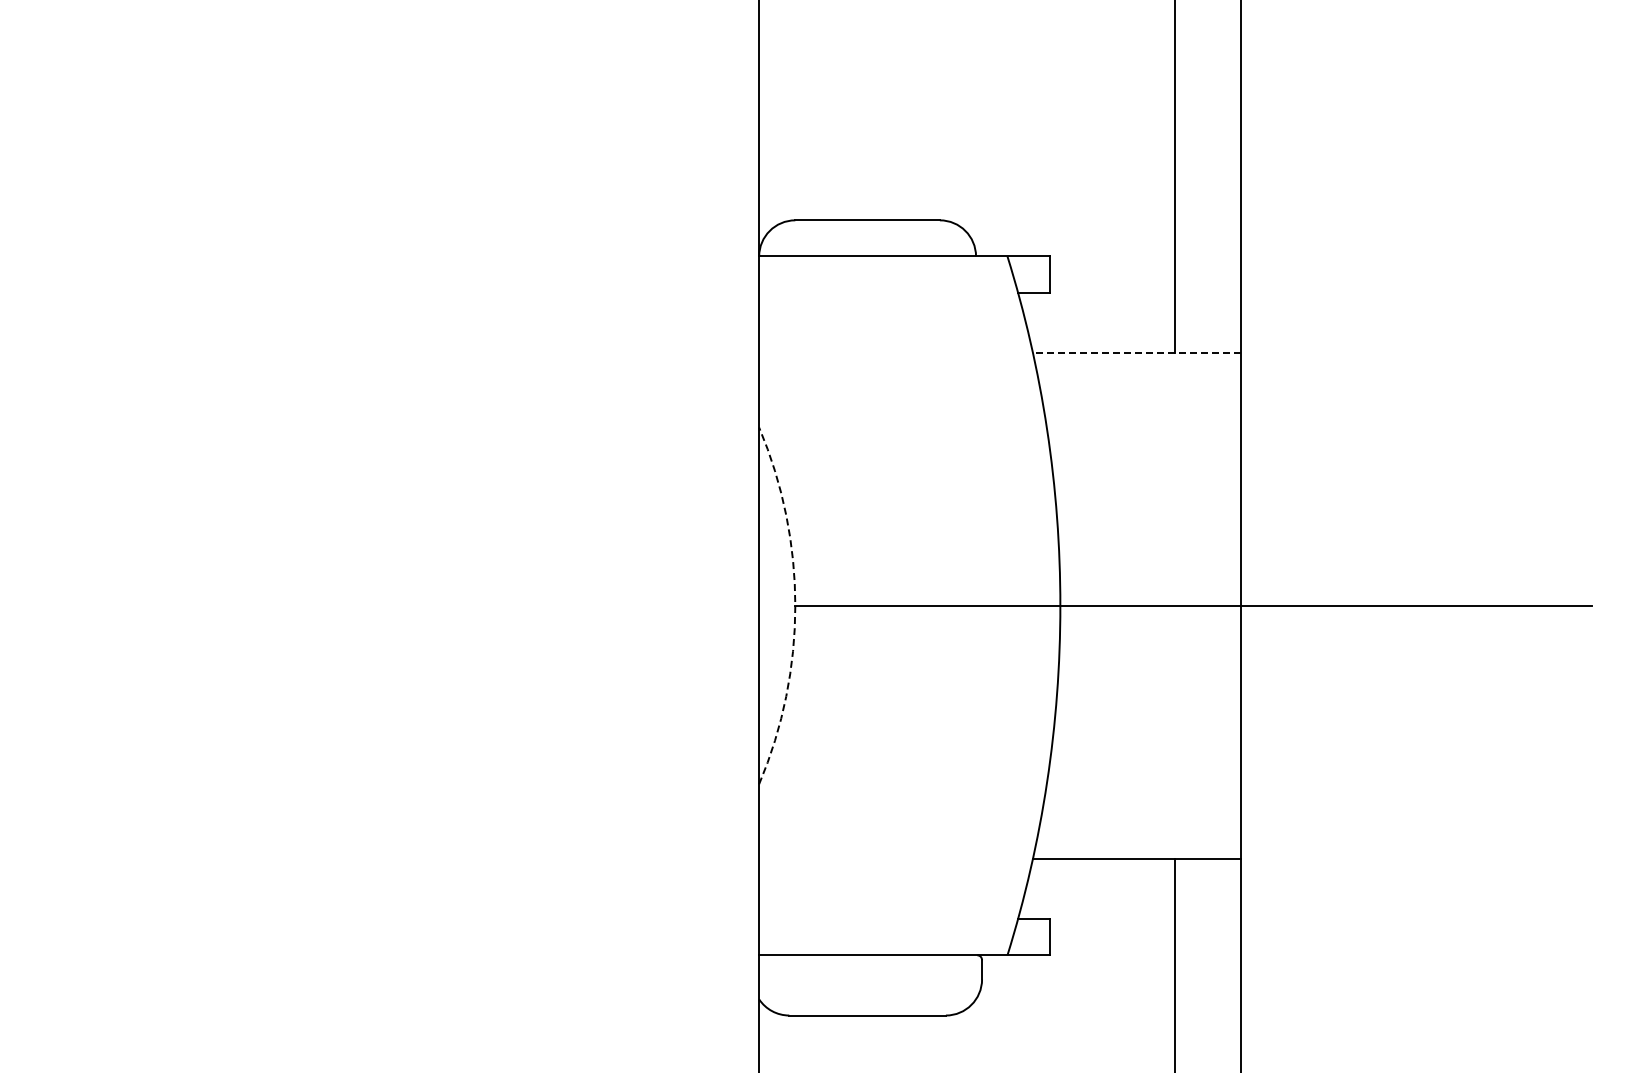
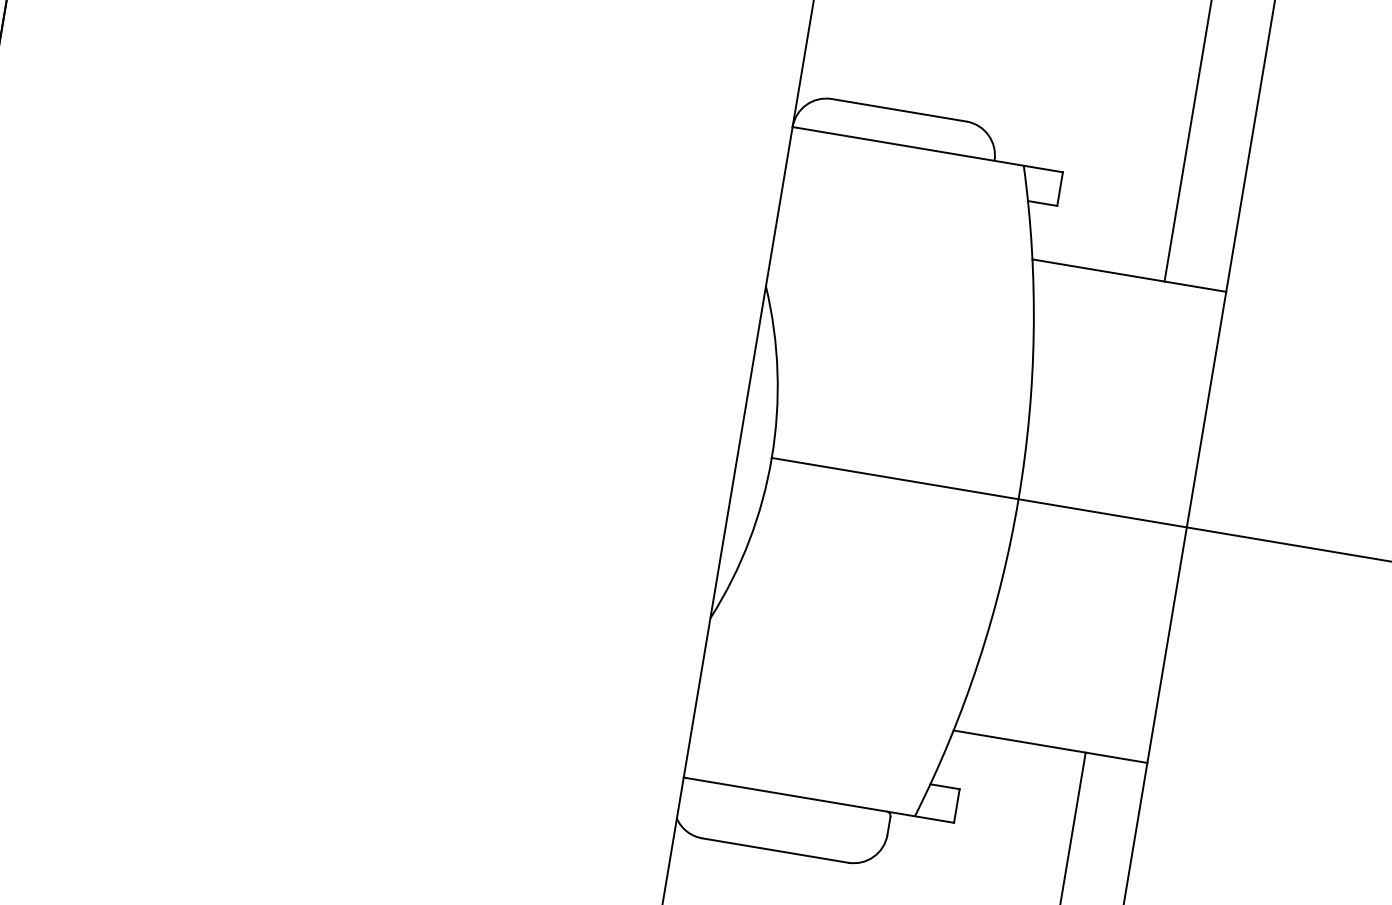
line: (1136, 352) -> (1128, 275), dashed -> solid
arc: (795, 605) -> (772, 457), dashed -> solid

